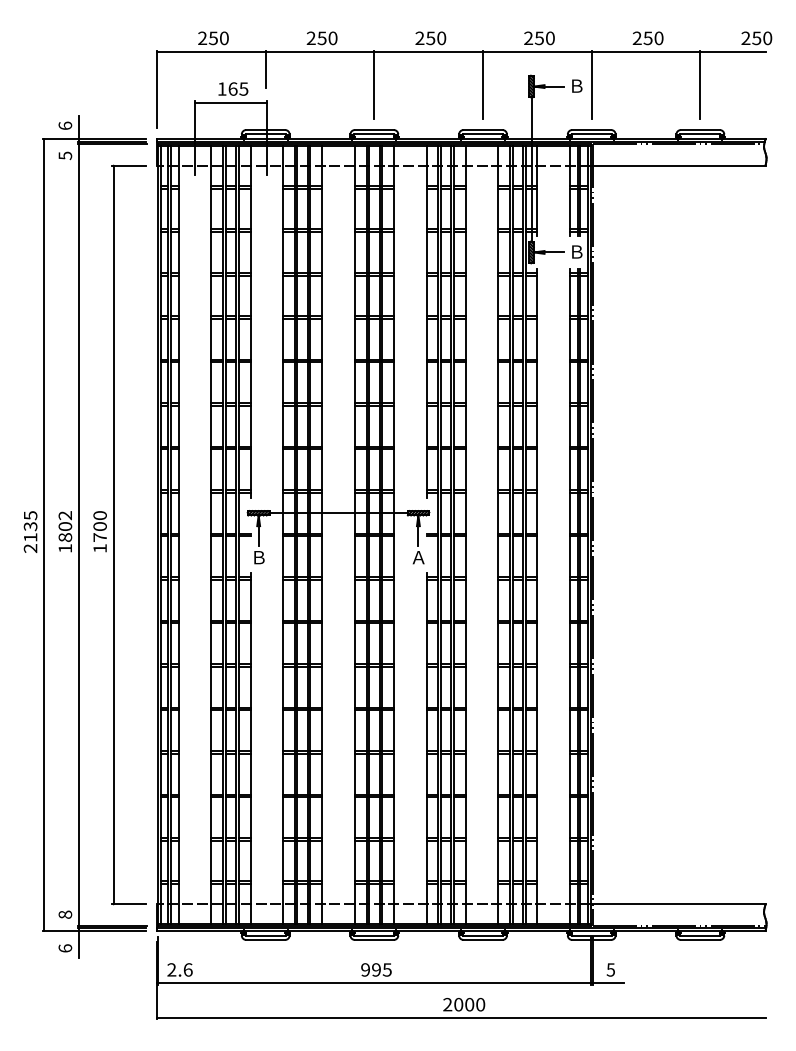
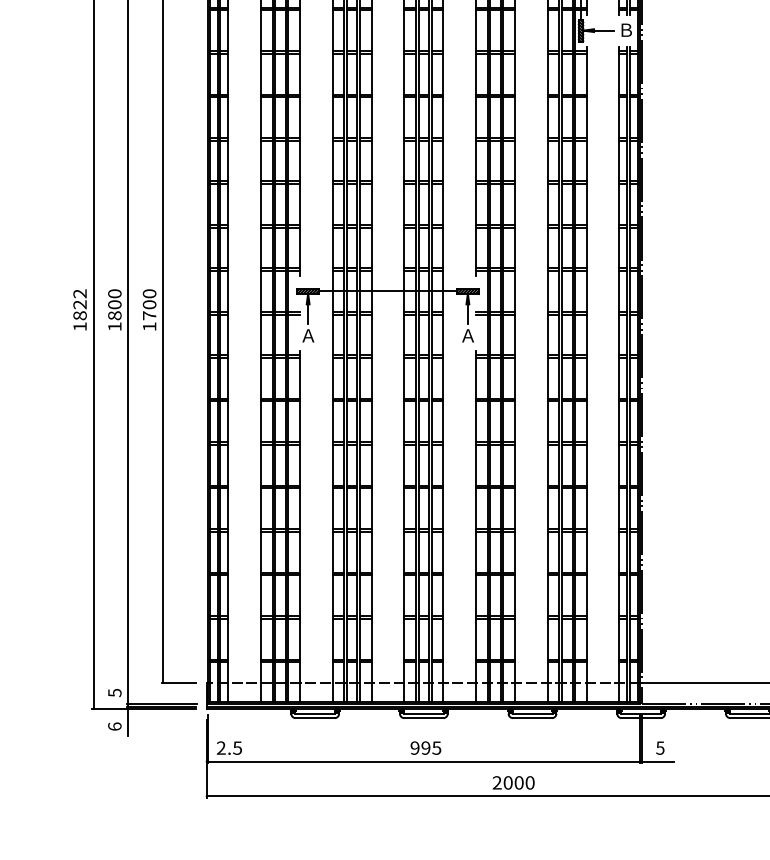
text: (65, 515) -> (114, 293), 1802 -> 1800
text: (30, 531) -> (79, 309), 2135 -> 1822
text: (258, 557) -> (307, 335), Ｂ -> Ａ
text: (65, 914) -> (114, 692), 8 -> 5
text: (187, 969) -> (236, 747), 2.6 -> 2.5

